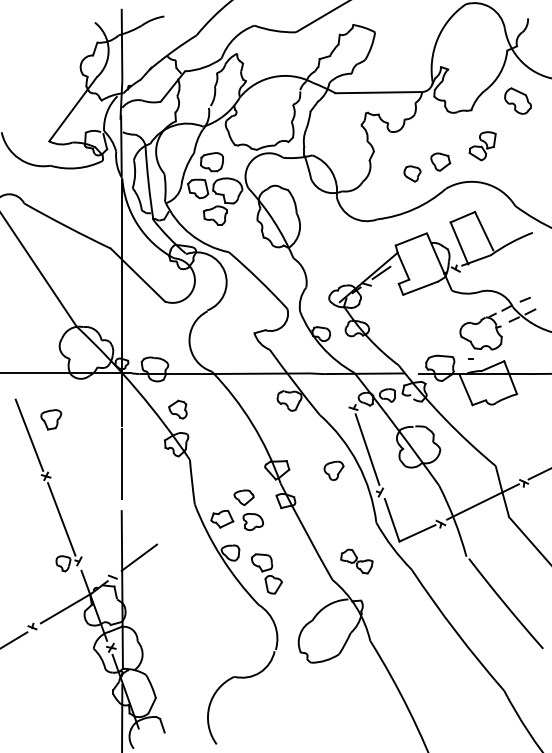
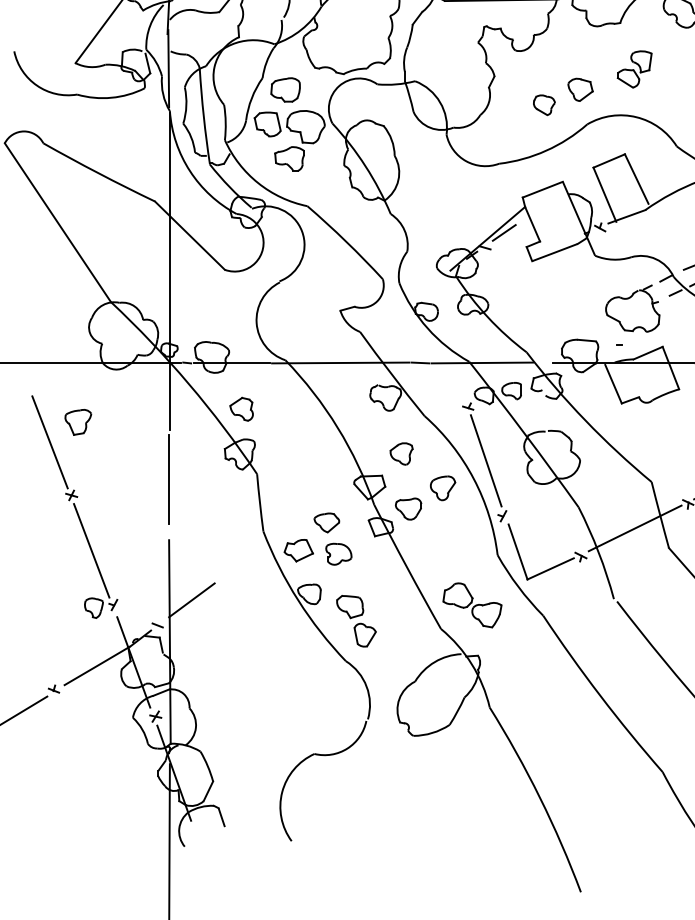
part: (301, 444) -> (401, 454), added
part: (306, 487) -> (407, 509), added
part: (356, 561) -> (472, 605), size x1.43

